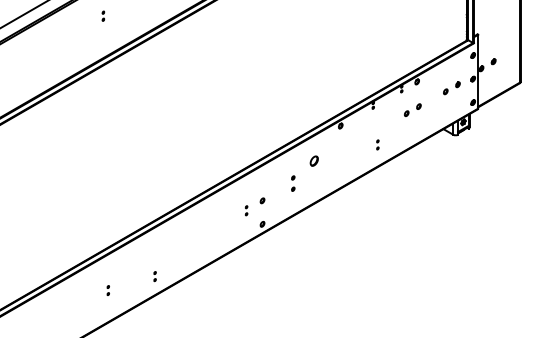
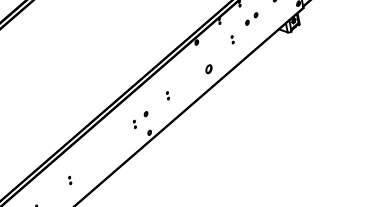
part: (377, 144) -> (232, 39), moved
part: (313, 160) -> (208, 68), moved
part: (293, 183) -> (168, 95), size x0.62
part: (154, 276) -> (69, 180), moved

